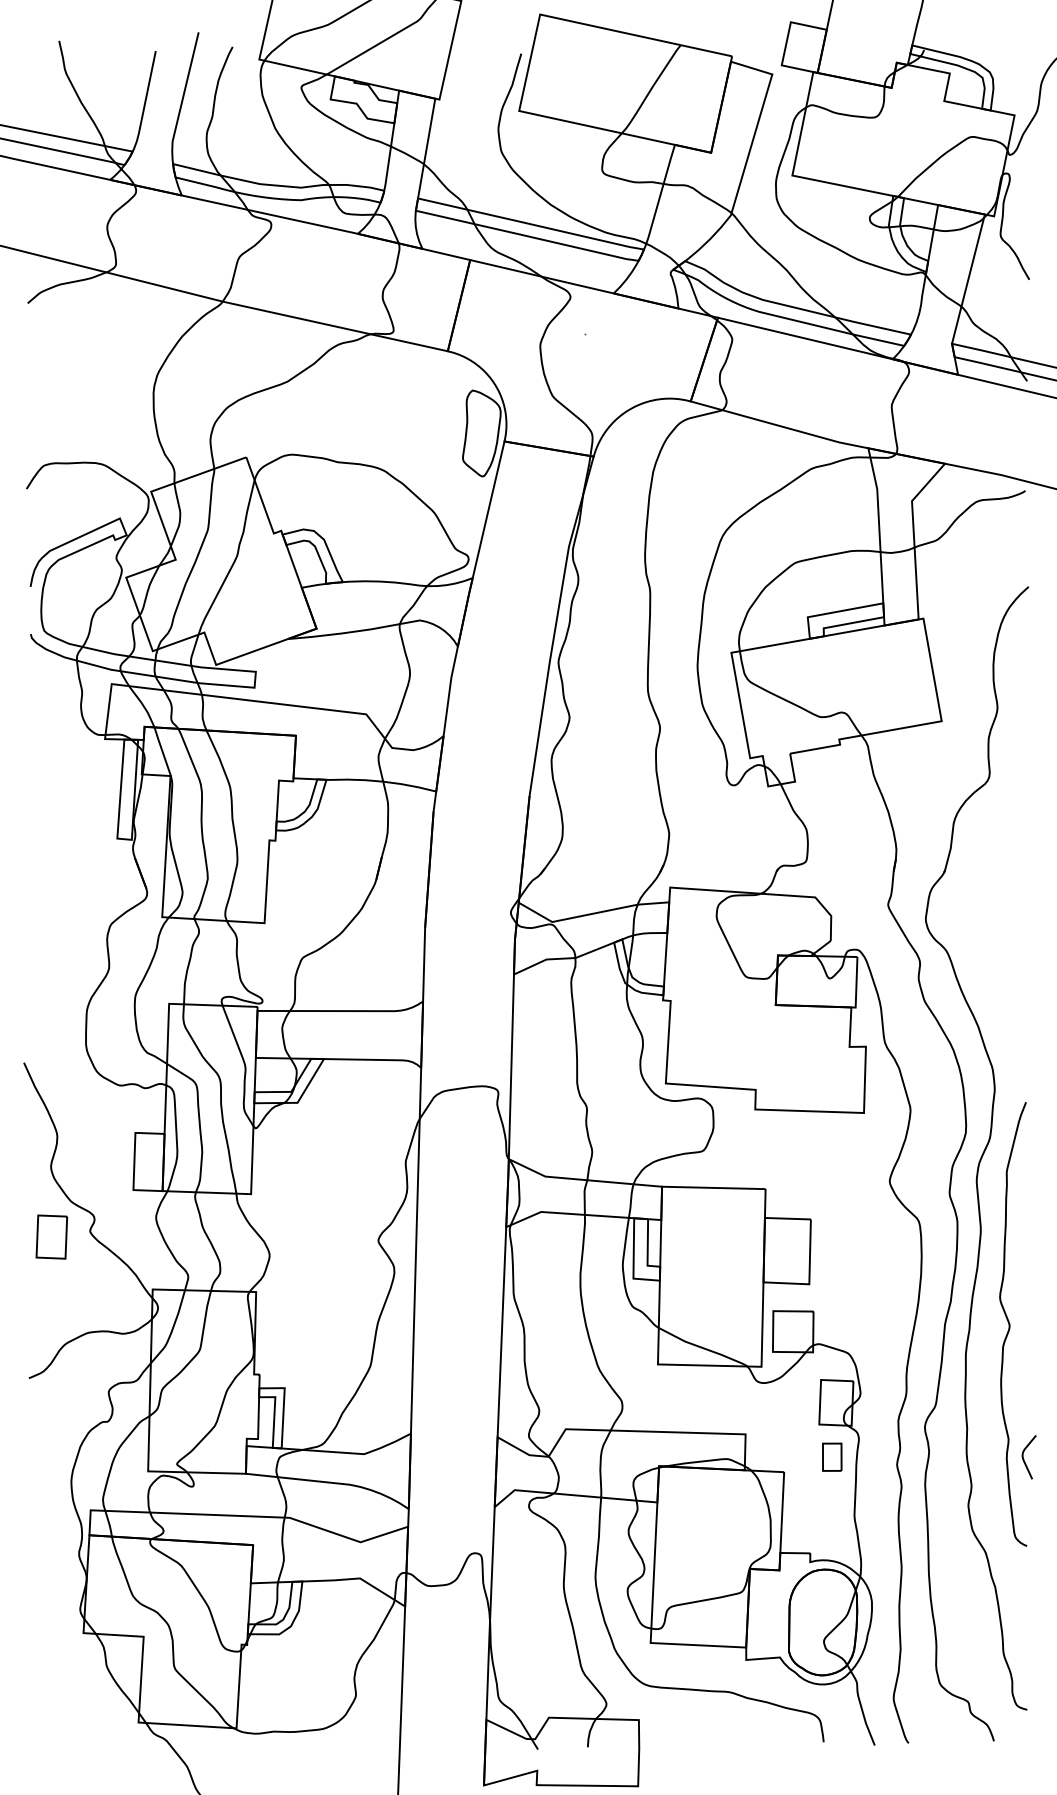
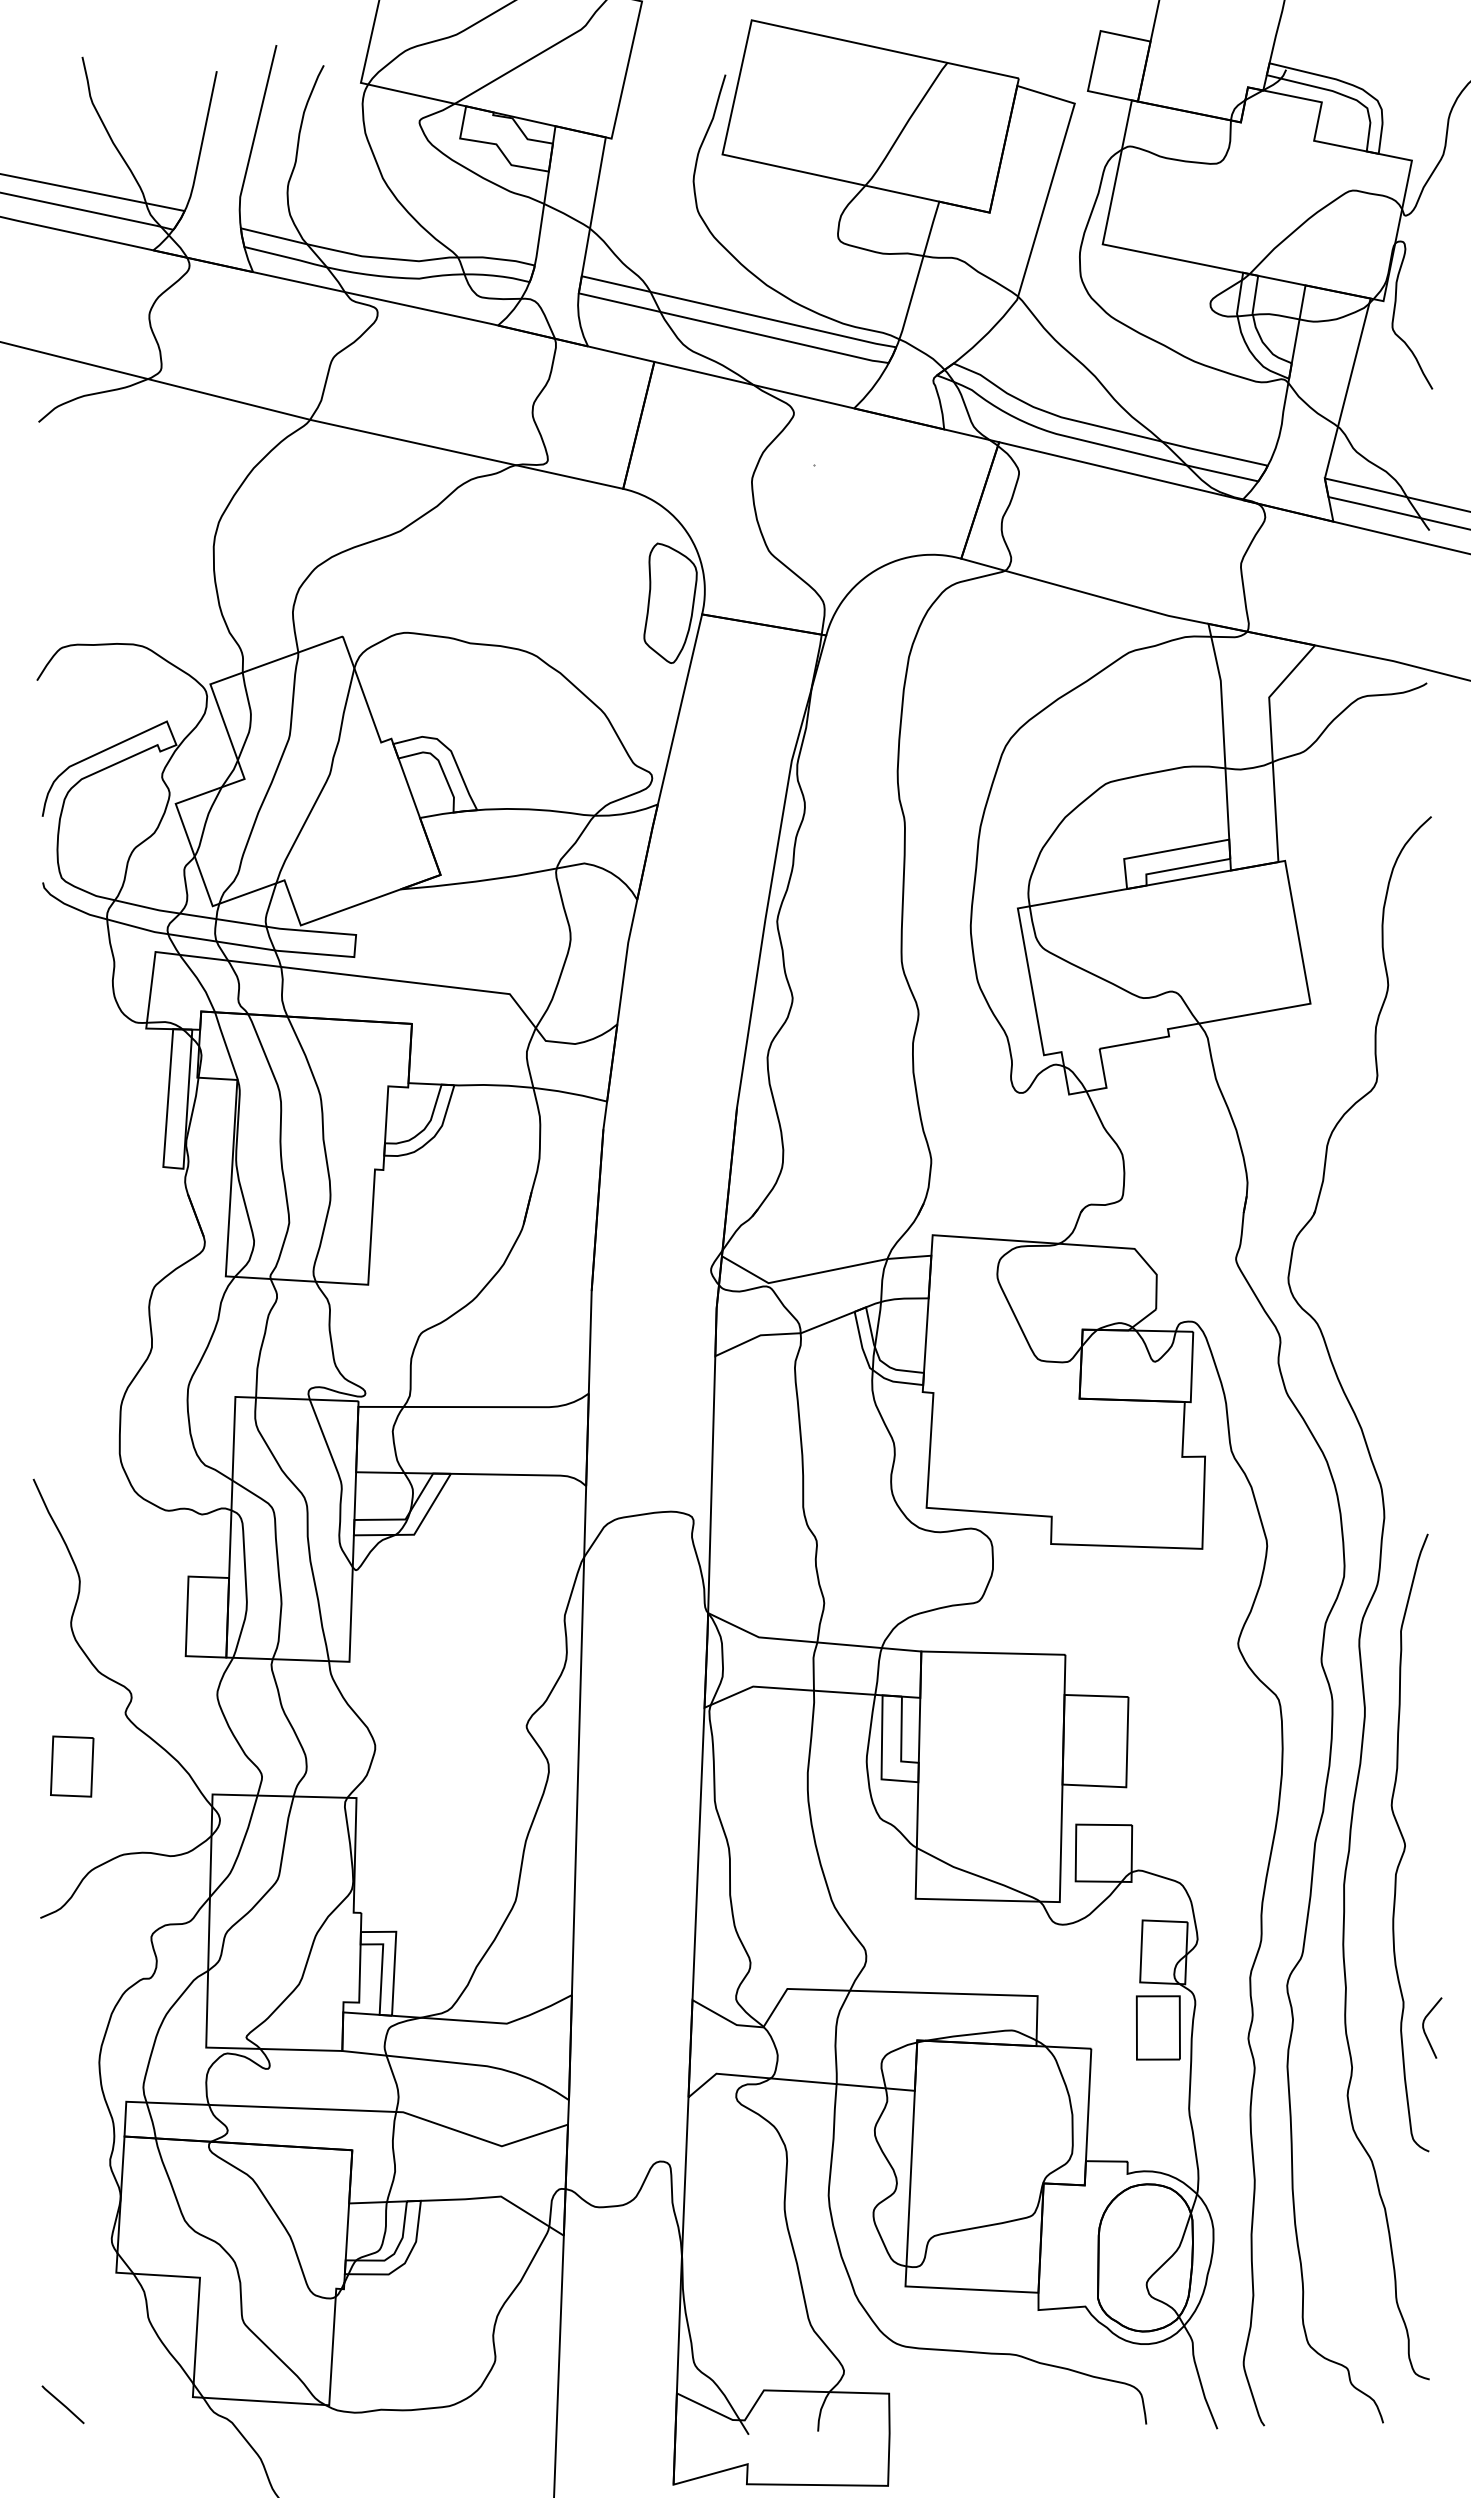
part: (52, 1237) -> (72, 1766), moved
part: (831, 1456) -> (1157, 2027), size x1.67
line: (44, 1727) -> (62, 2404), added

